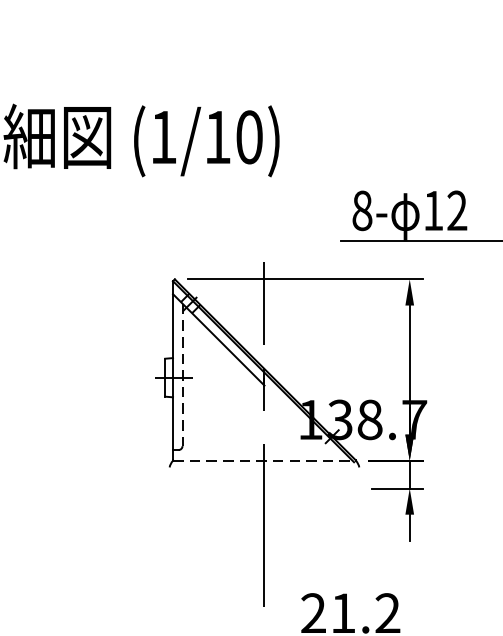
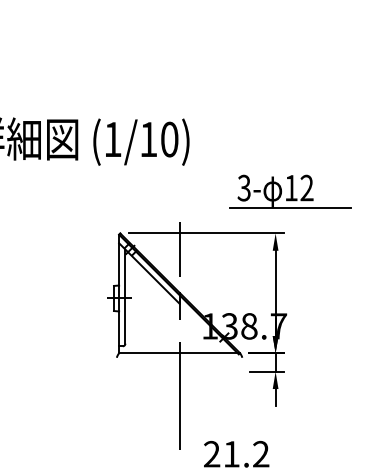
text: (361, 209) -> (243, 187), 8- -> 3-
line: (182, 376) -> (125, 297), dashed -> solid
line: (265, 460) -> (180, 353), dashed -> solid

